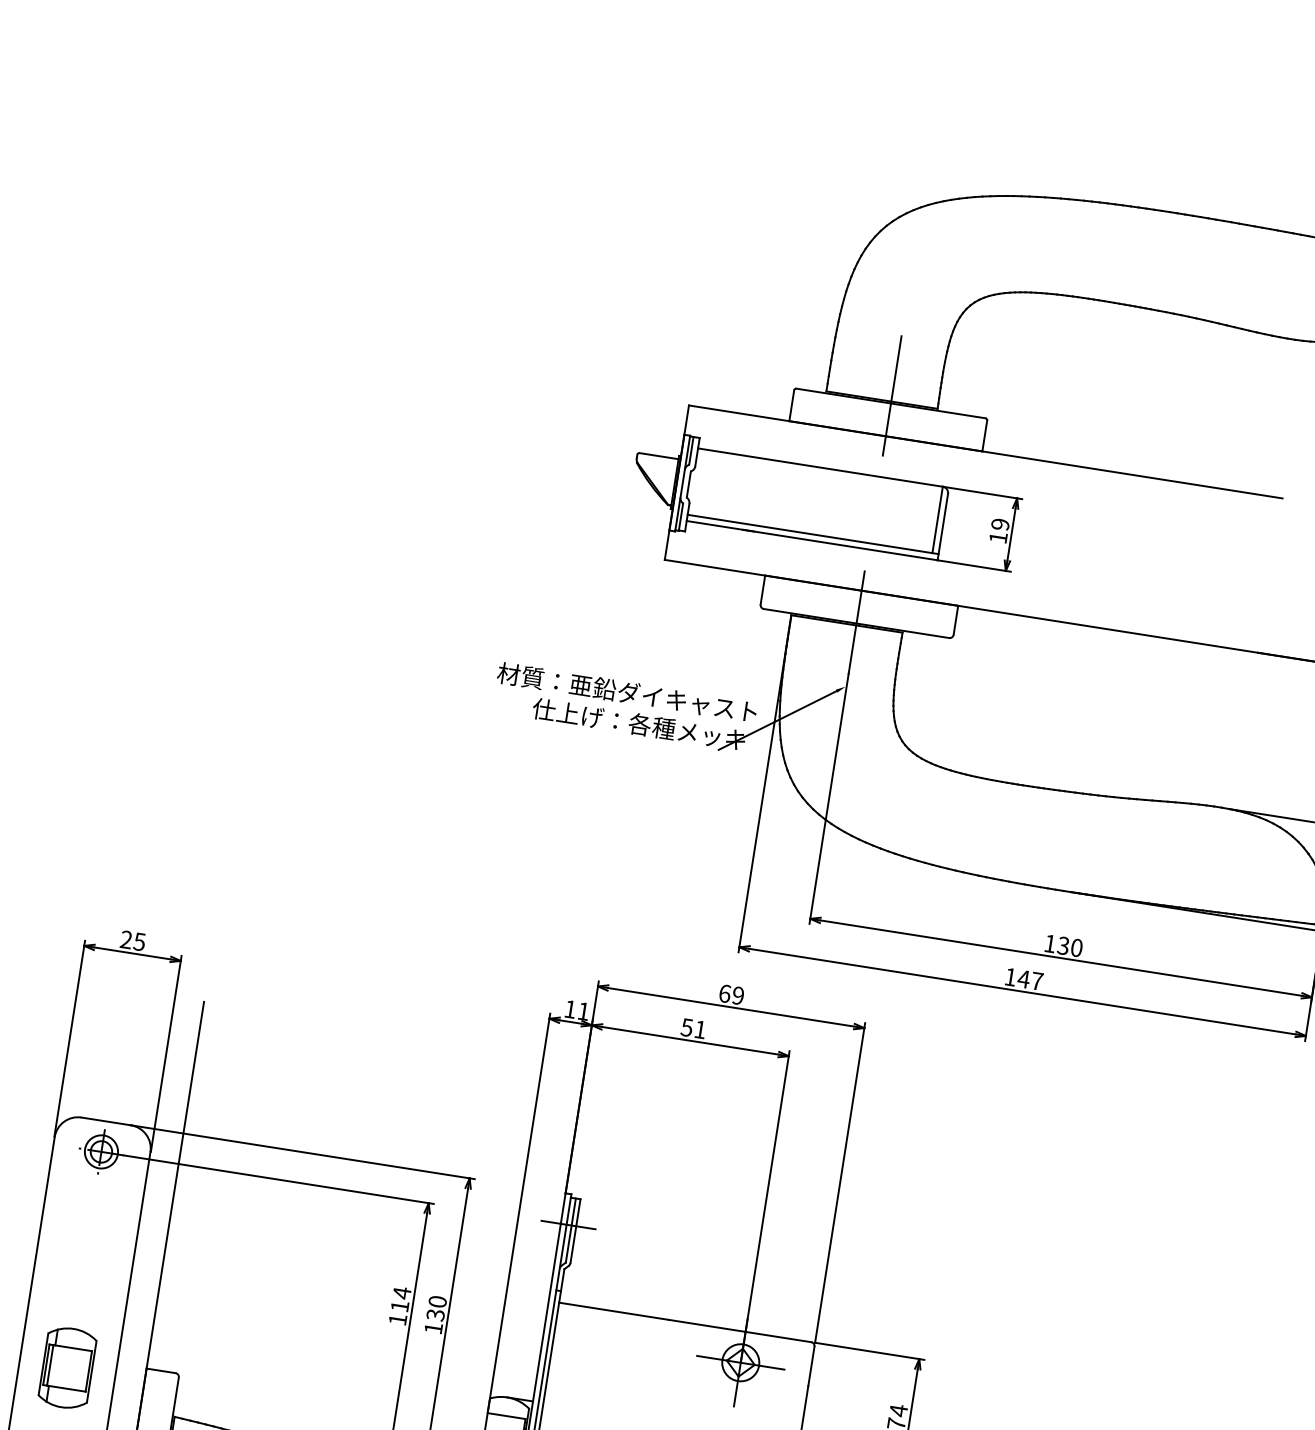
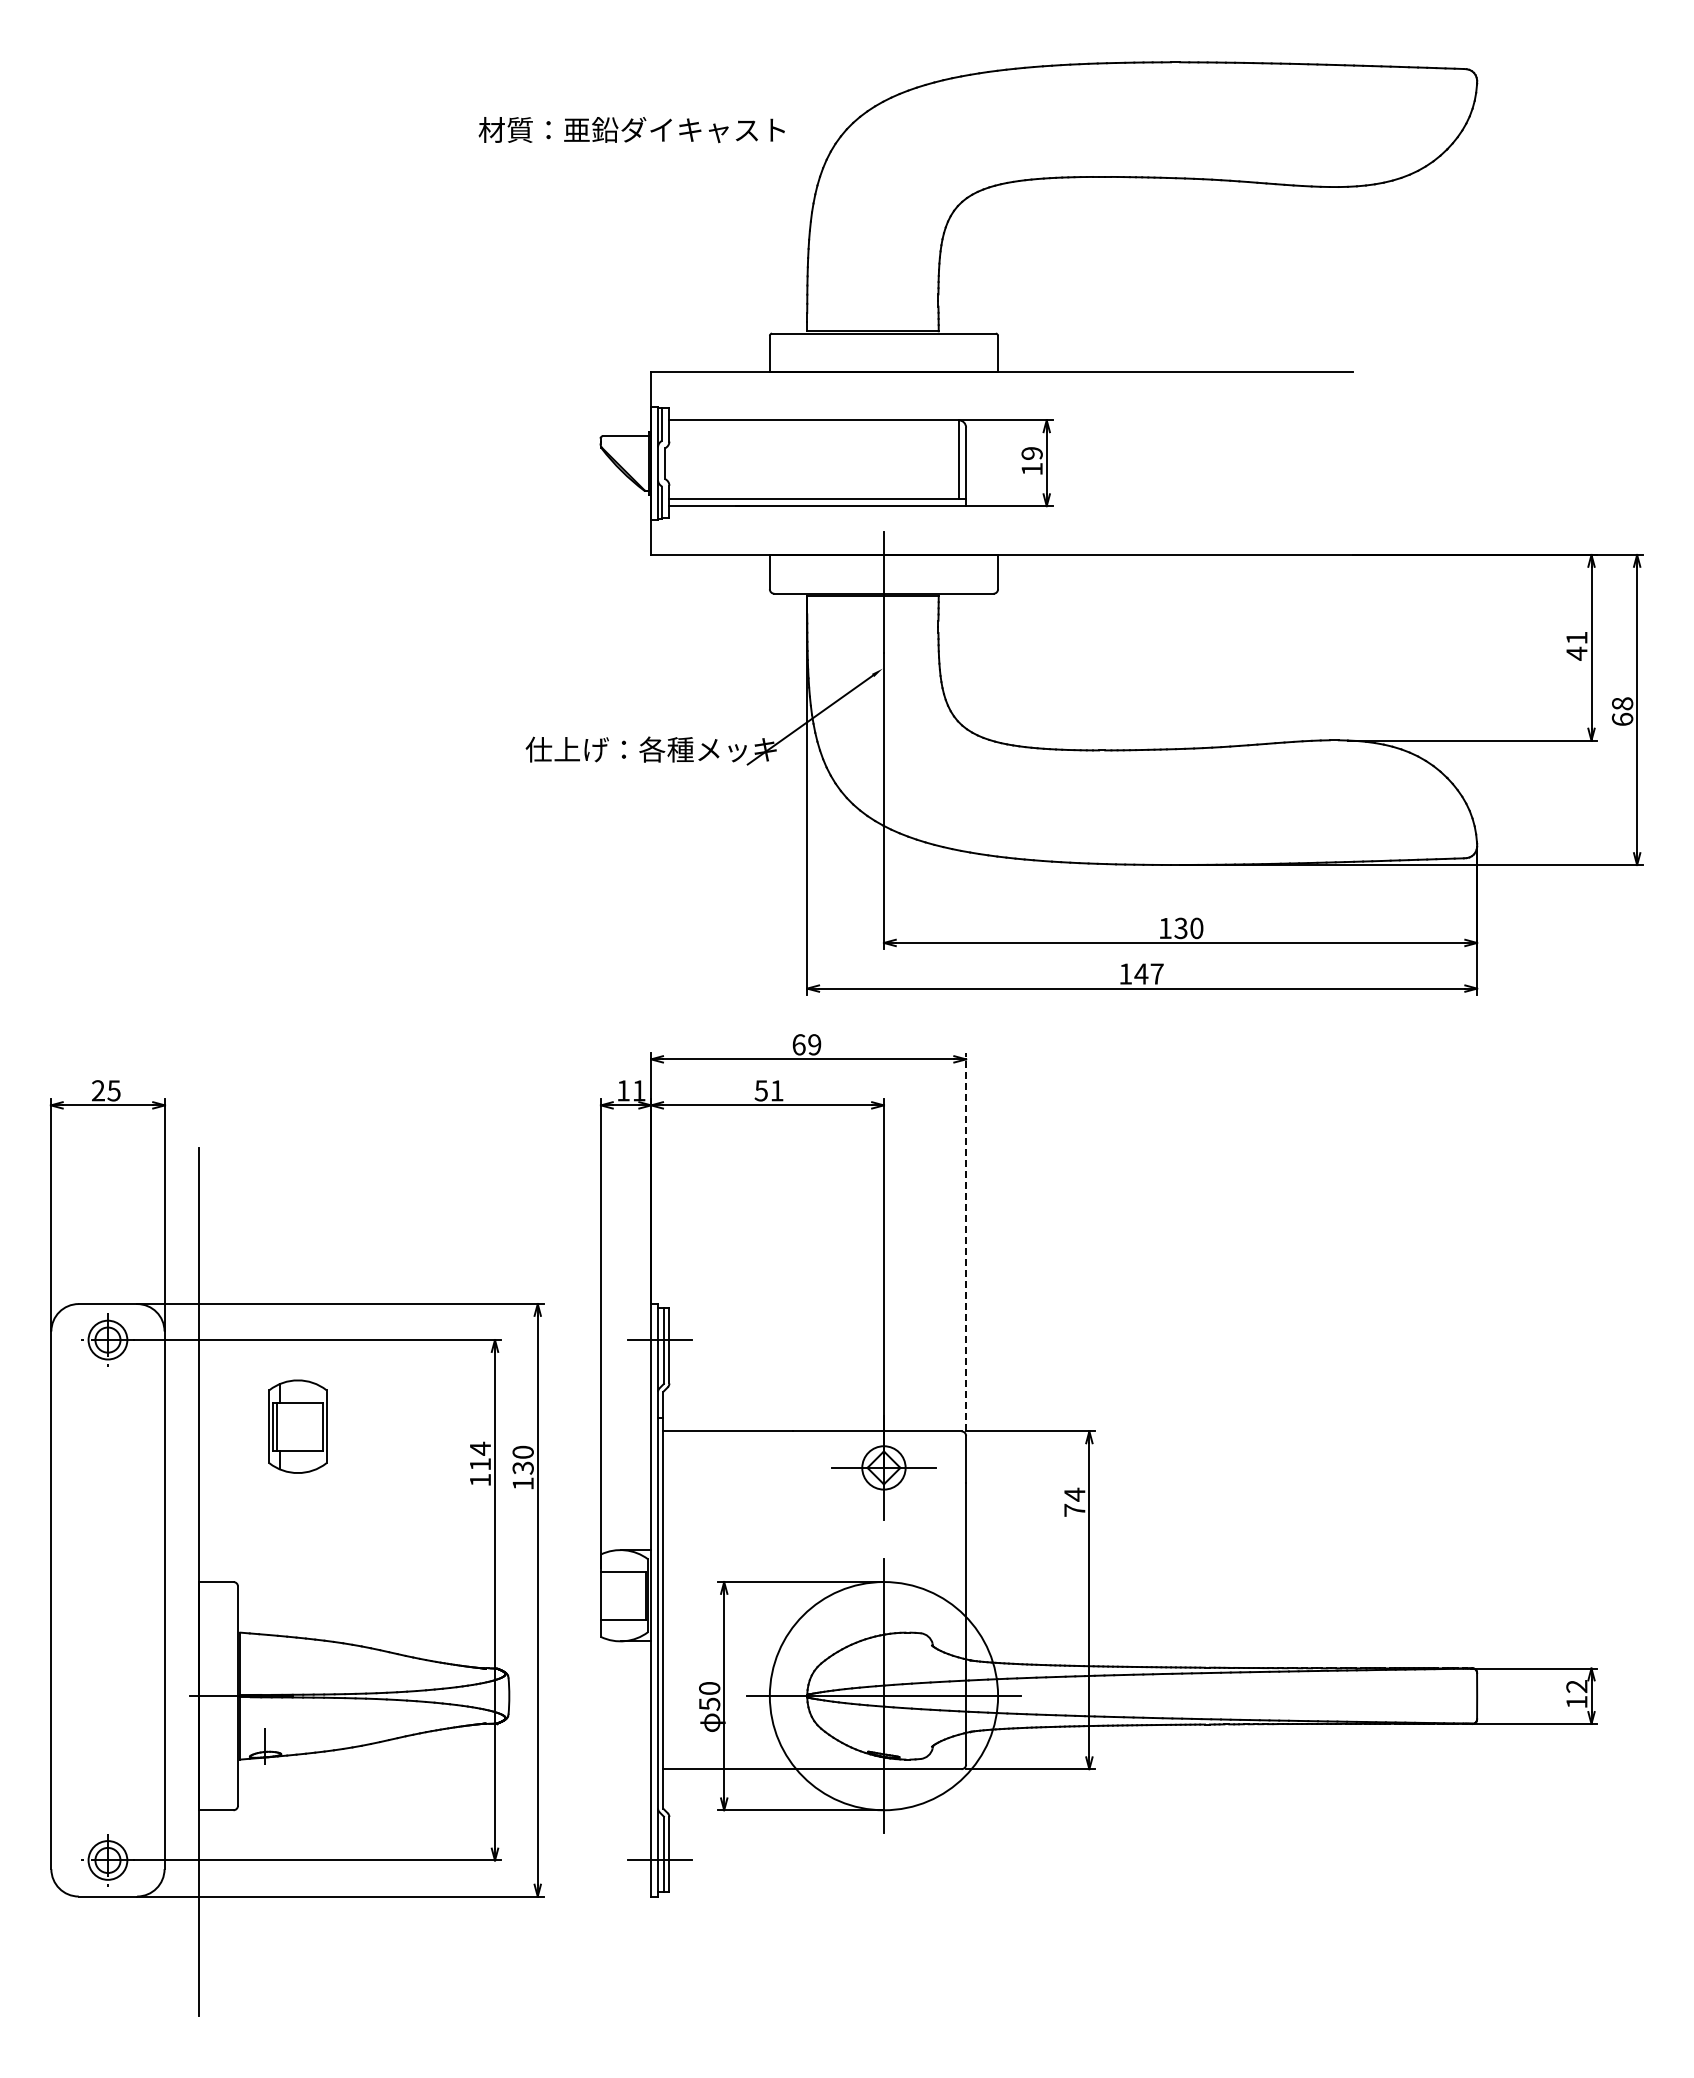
line: (891, 395) -> (883, 324), removed
text: (626, 693) -> (631, 130), moved
line: (840, 1183) -> (966, 1242), solid -> dashed
part: (67, 1367) -> (297, 1426), moved

